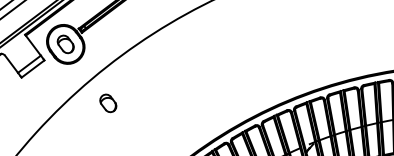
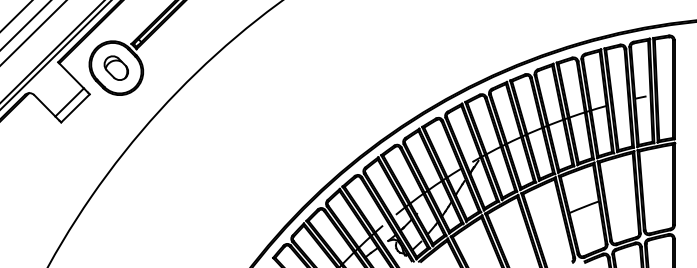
part: (107, 102) -> (185, 141), removed

